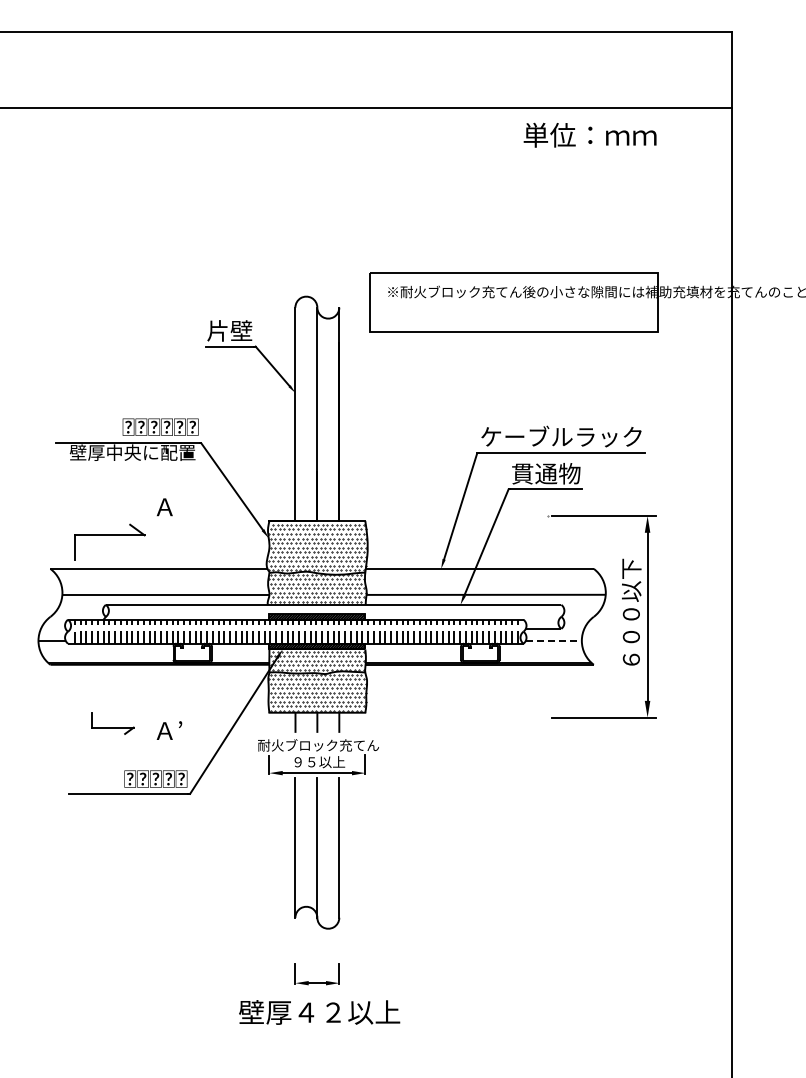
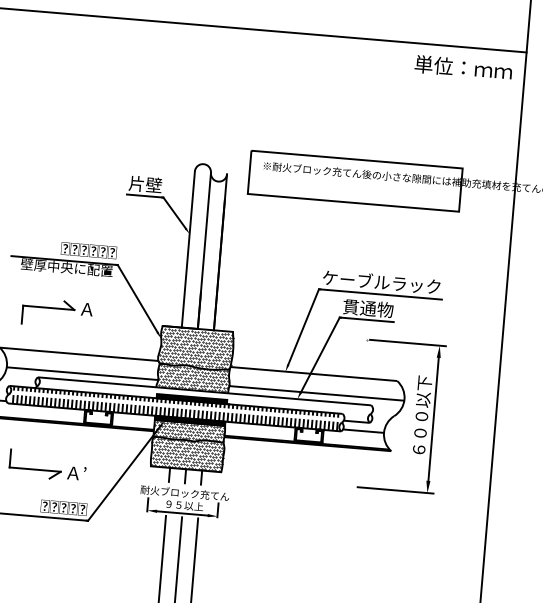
text: (589, 134) -> (463, 67), moved
part: (109, 541) -> (48, 312), moved
line: (554, 640) -> (364, 430), dashed -> solid
part: (112, 723) -> (35, 464), size x1.67

